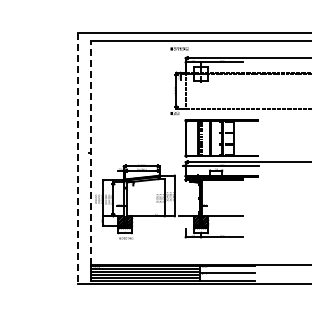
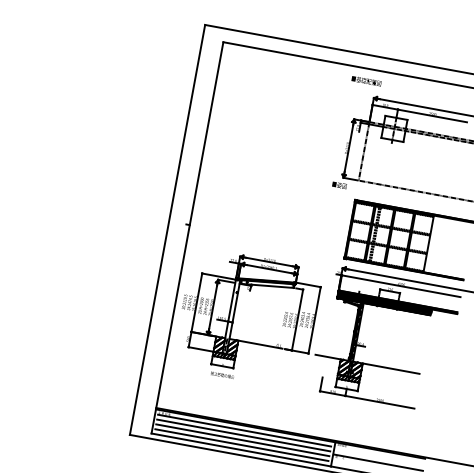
line: (90, 153) -> (189, 225), dashed -> solid
line: (78, 158) -> (168, 230), dashed -> solid

